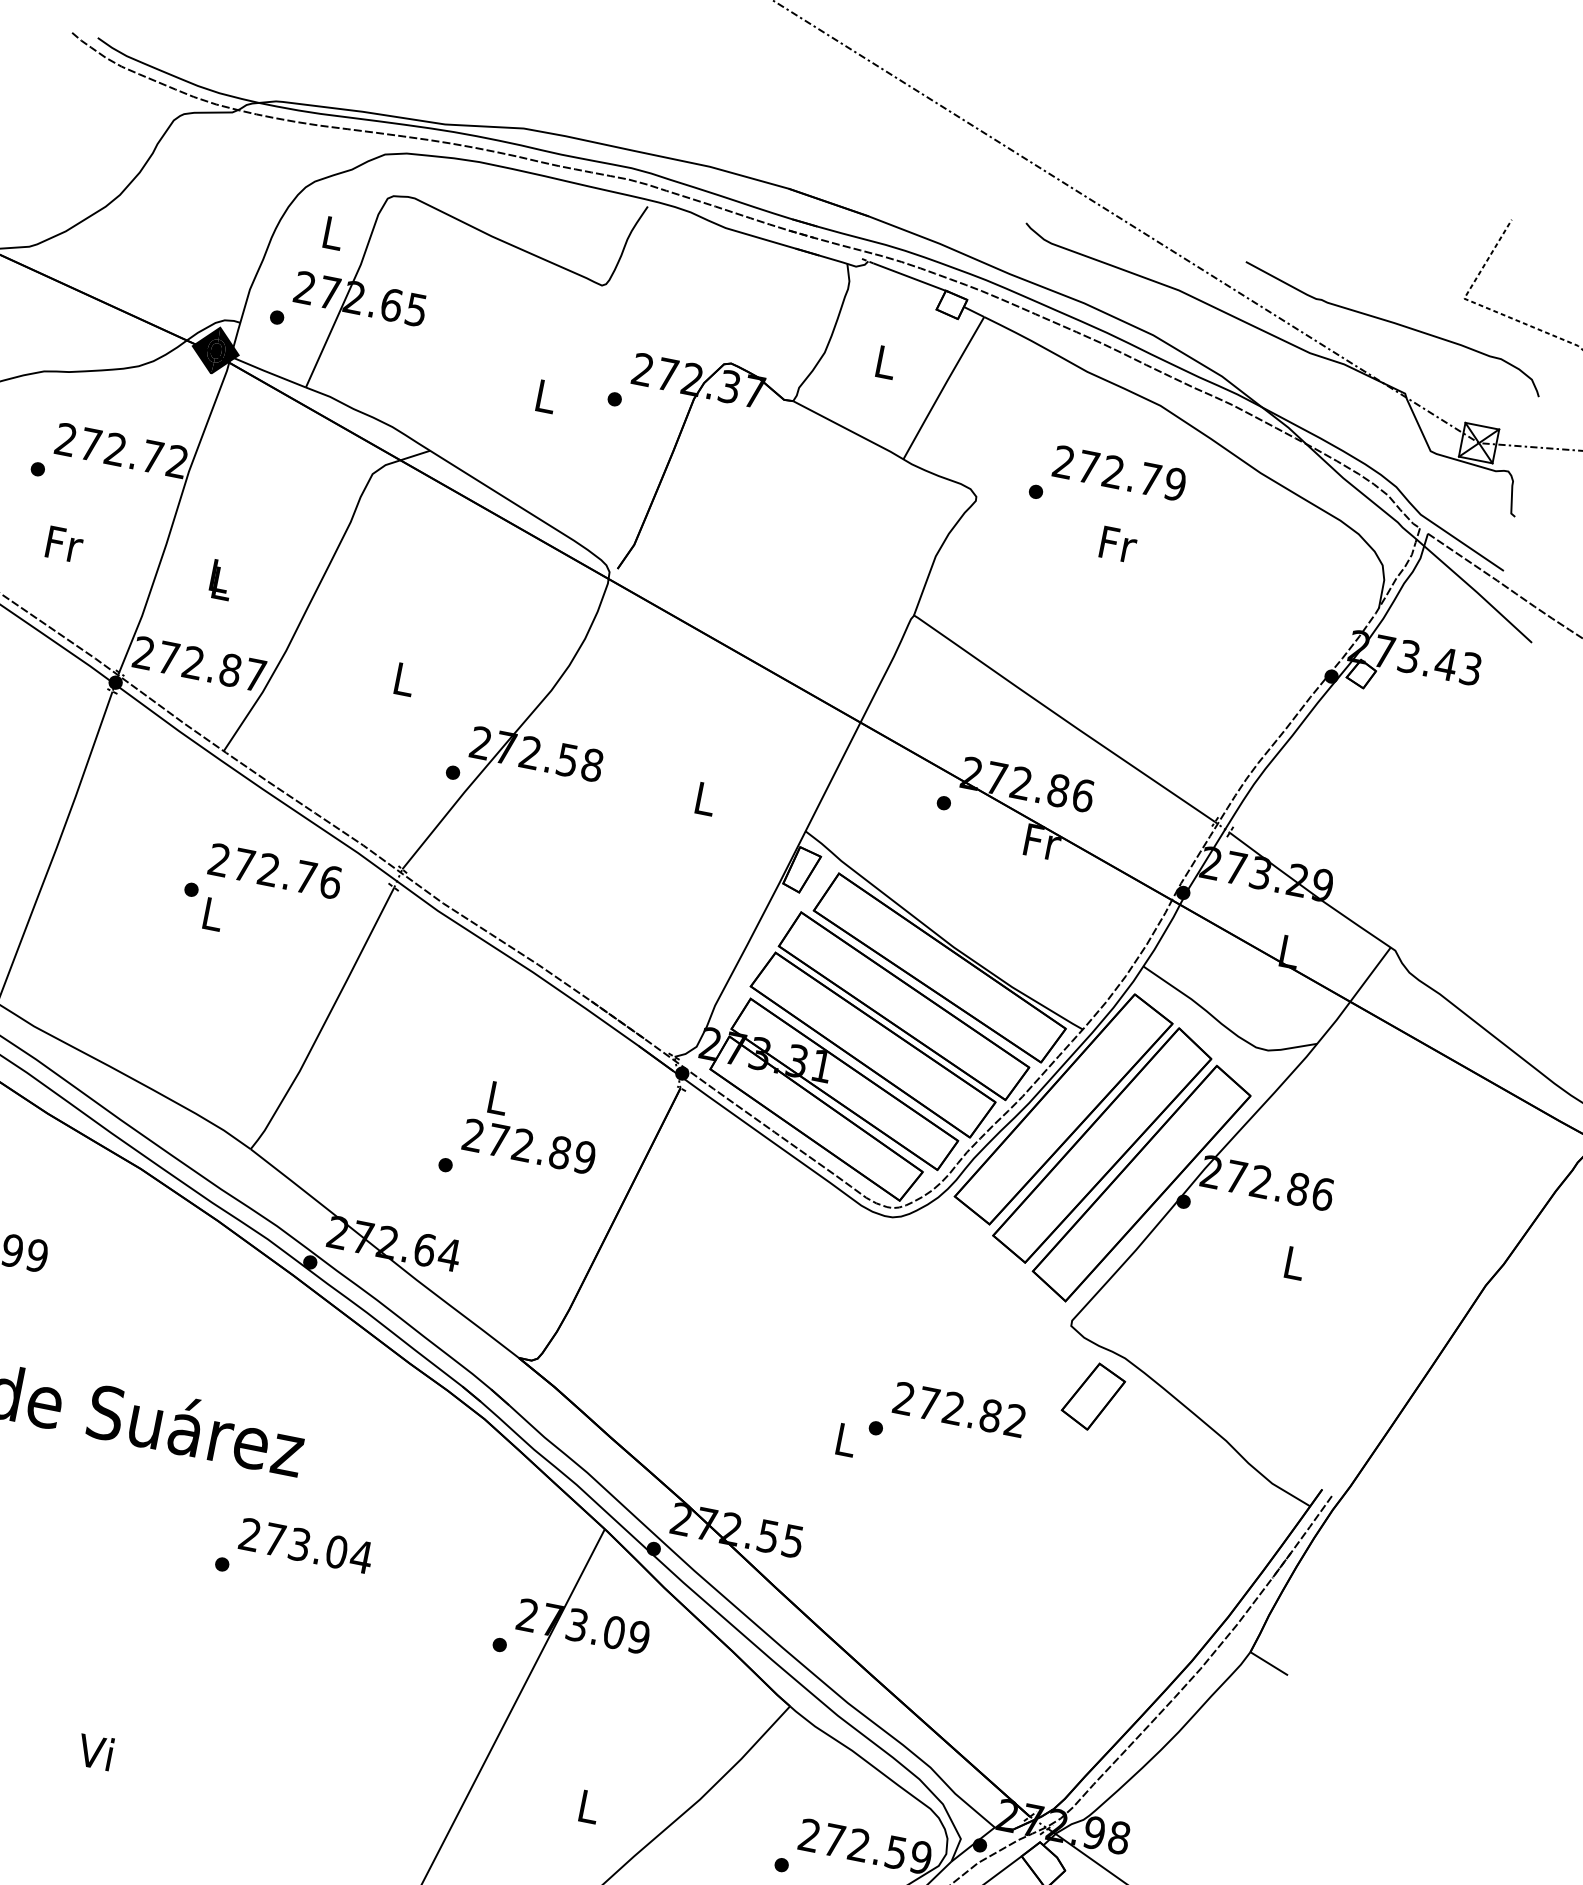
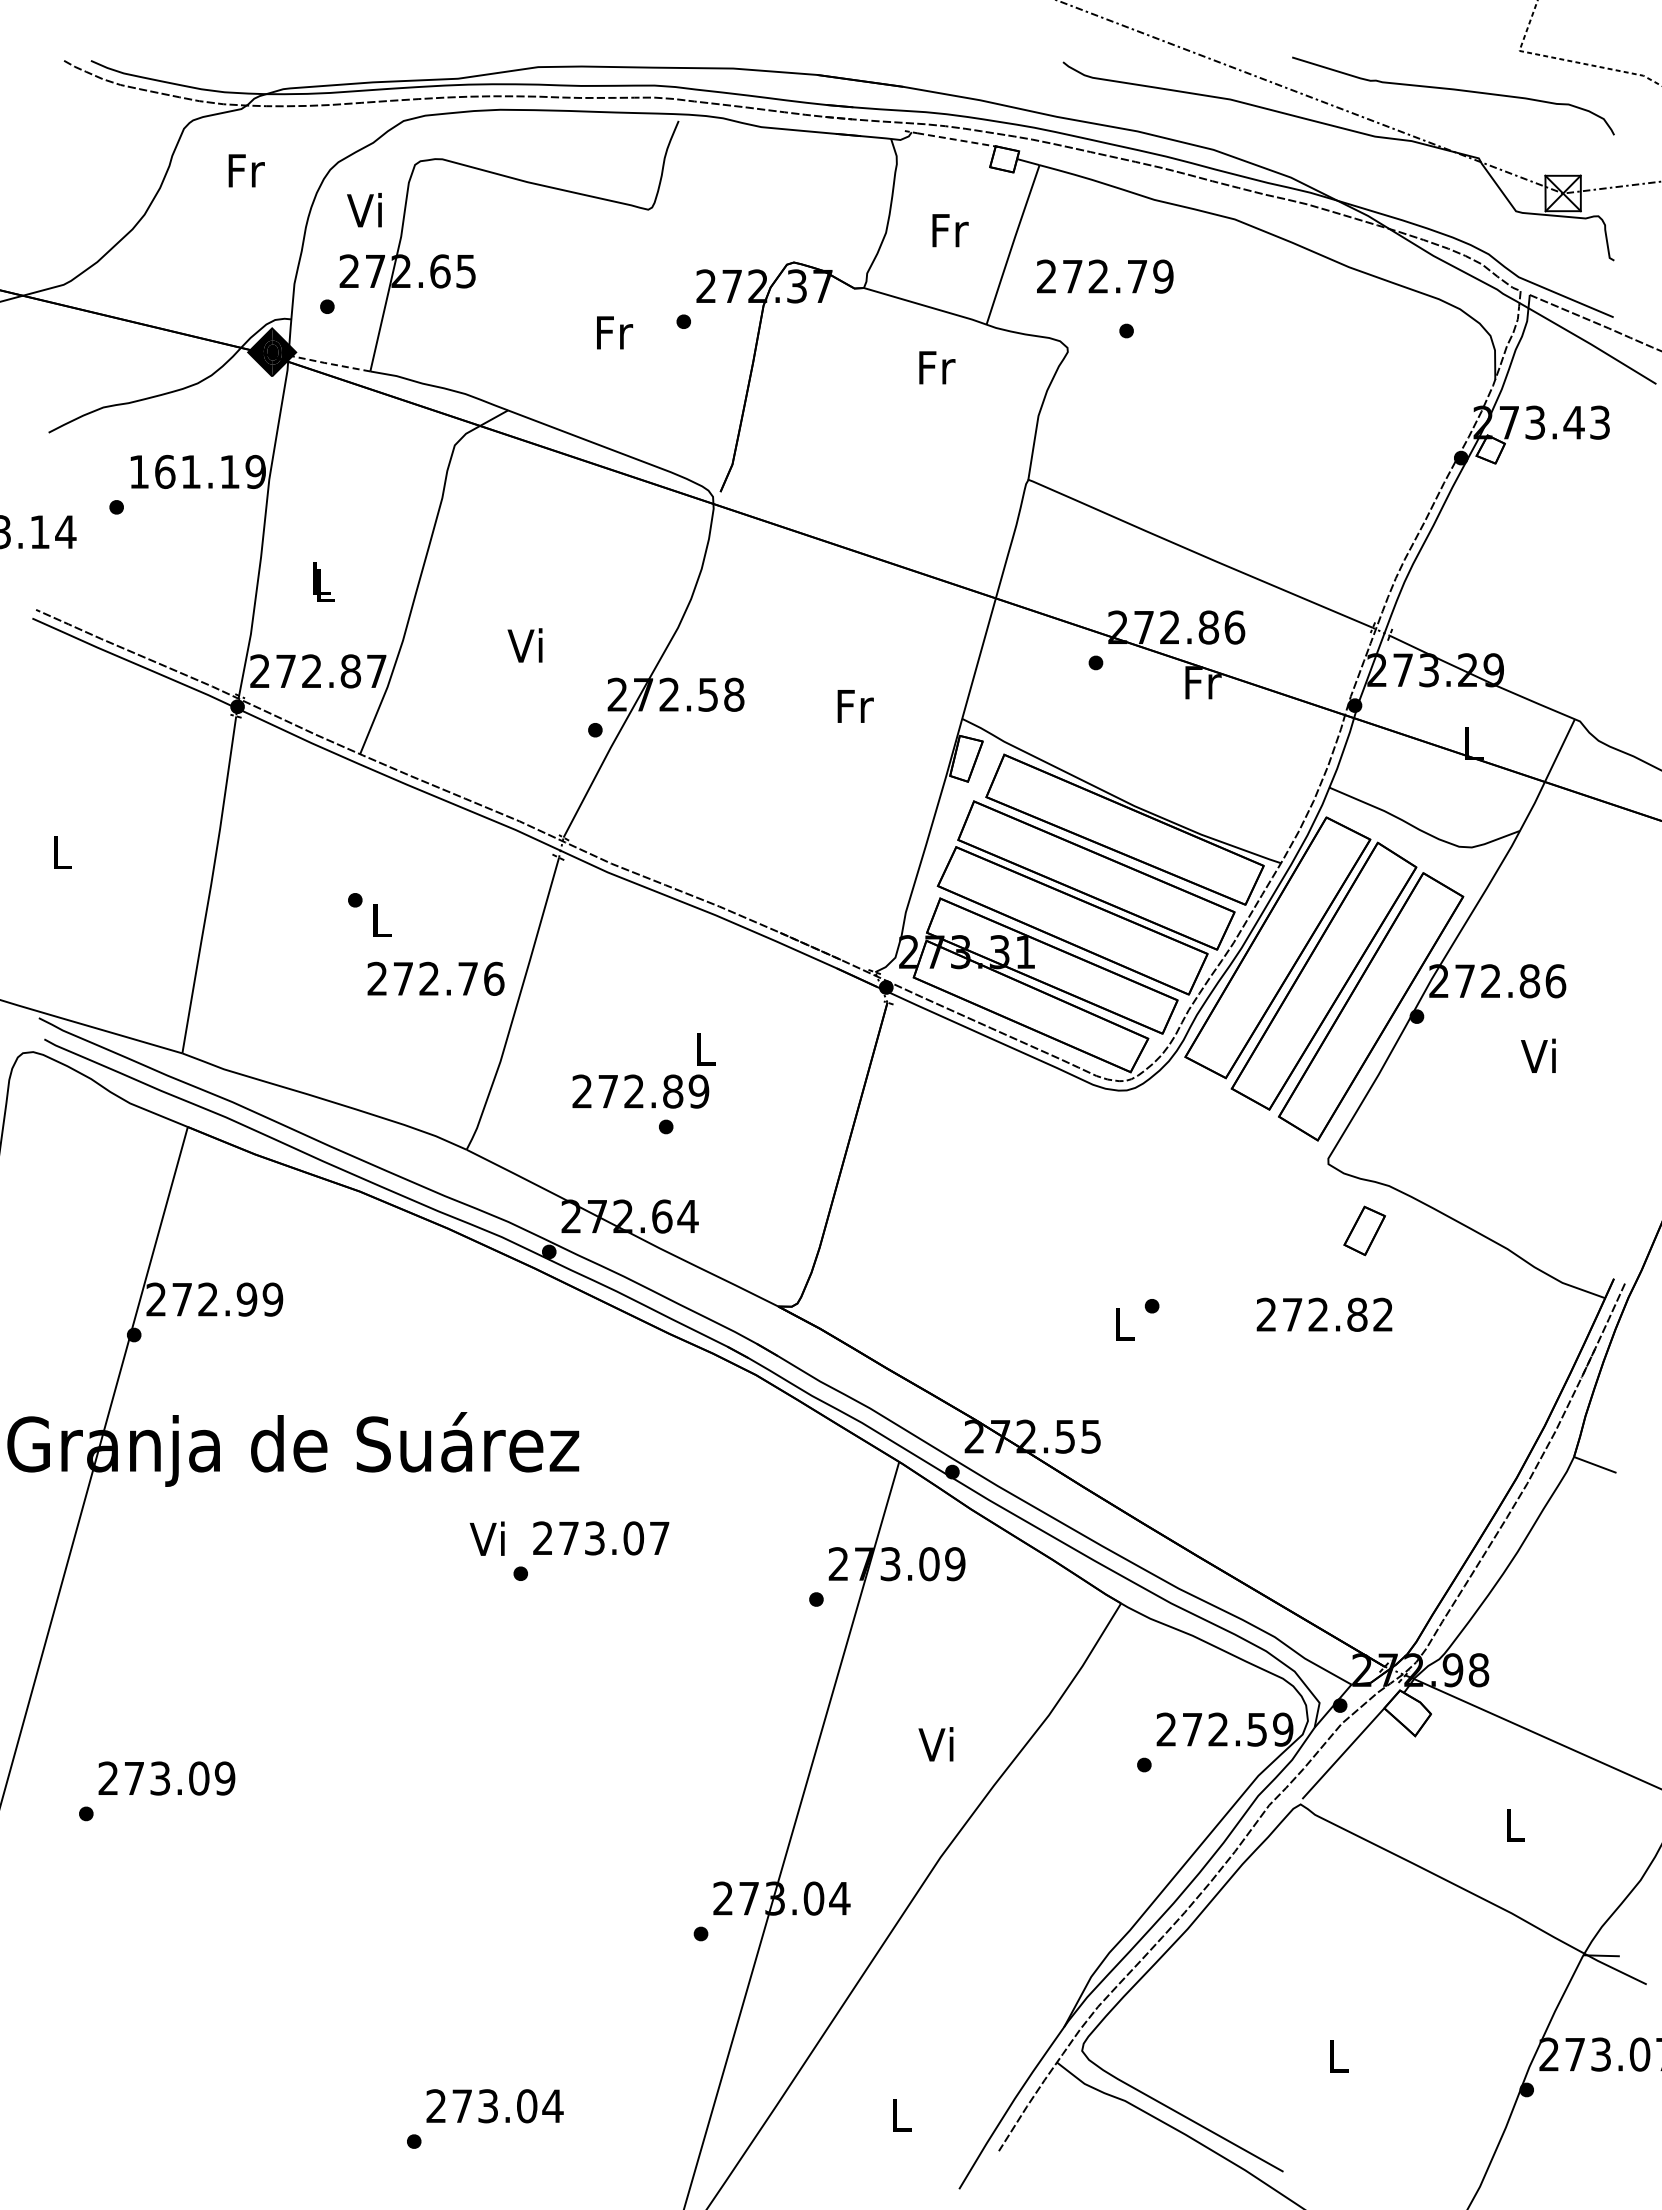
text: (330, 232) -> (364, 210), L -> Vi
line: (911, 278) -> (958, 140), solid -> dashed
text: (886, 362) -> (950, 230), L -> Fr
line: (267, 371) -> (328, 363), solid -> dashed
text: (547, 396) -> (615, 332), L -> Fr
text: (121, 450) -> (197, 471), 272.72 -> 161.19
text: (1119, 473) -> (1105, 276), moved
text: (64, 544) -> (246, 170), moved
text: (1118, 544) -> (937, 367), moved
text: (401, 678) -> (524, 645), L -> Vi
text: (705, 799) -> (855, 706), L -> Fr
text: (274, 870) -> (435, 978), moved
text: (529, 1146) -> (640, 1091), moved
text: (1292, 1261) -> (1538, 1055), L -> Vi
part: (1093, 1396) -> (1364, 1230), size x0.7
text: (959, 1409) -> (1324, 1314), moved
text: (361, 1557) -> (659, 1538), 273.04 -> 273.07
text: (94, 1751) -> (486, 1538), moved
text: (586, 1805) -> (935, 1744), L -> Vi

